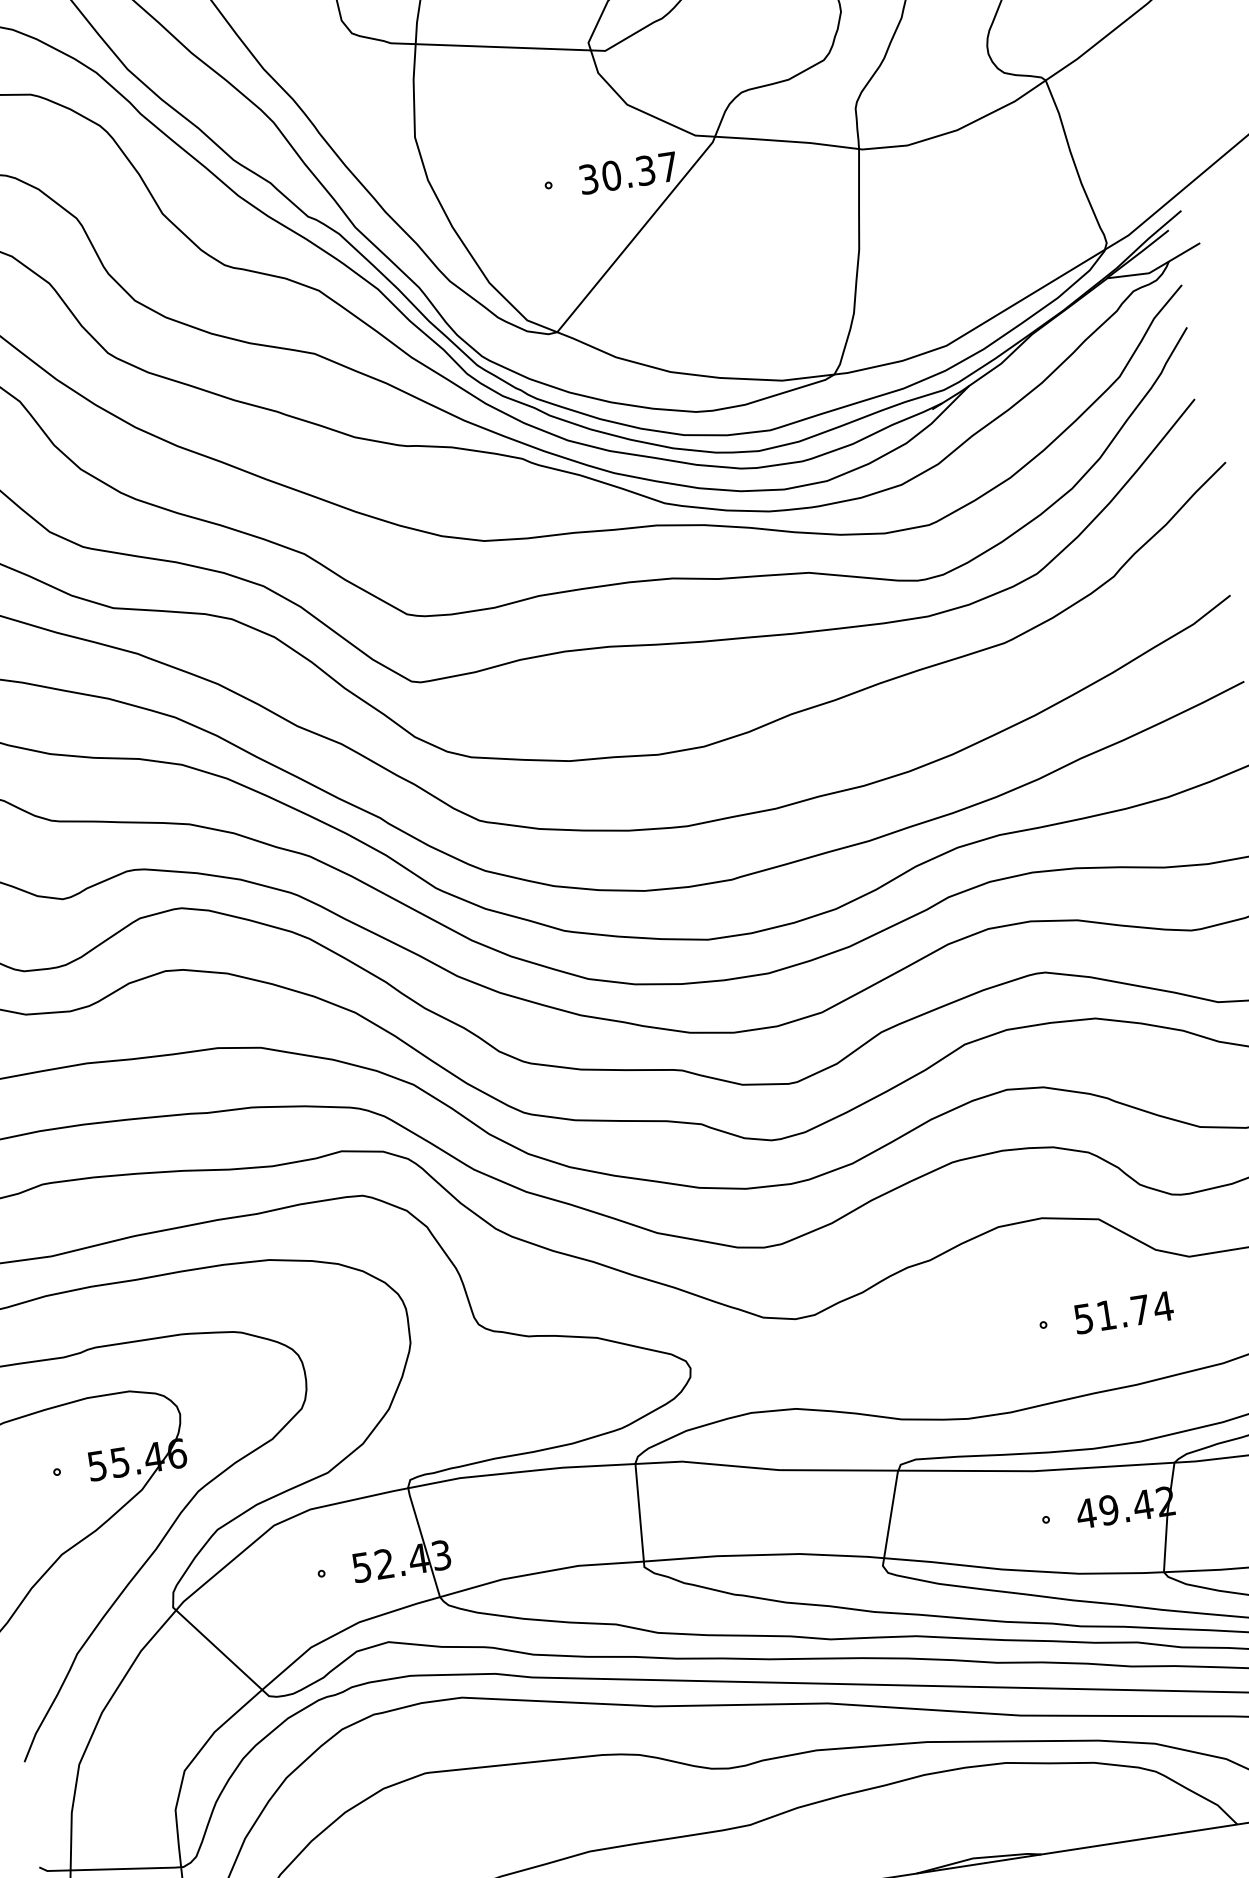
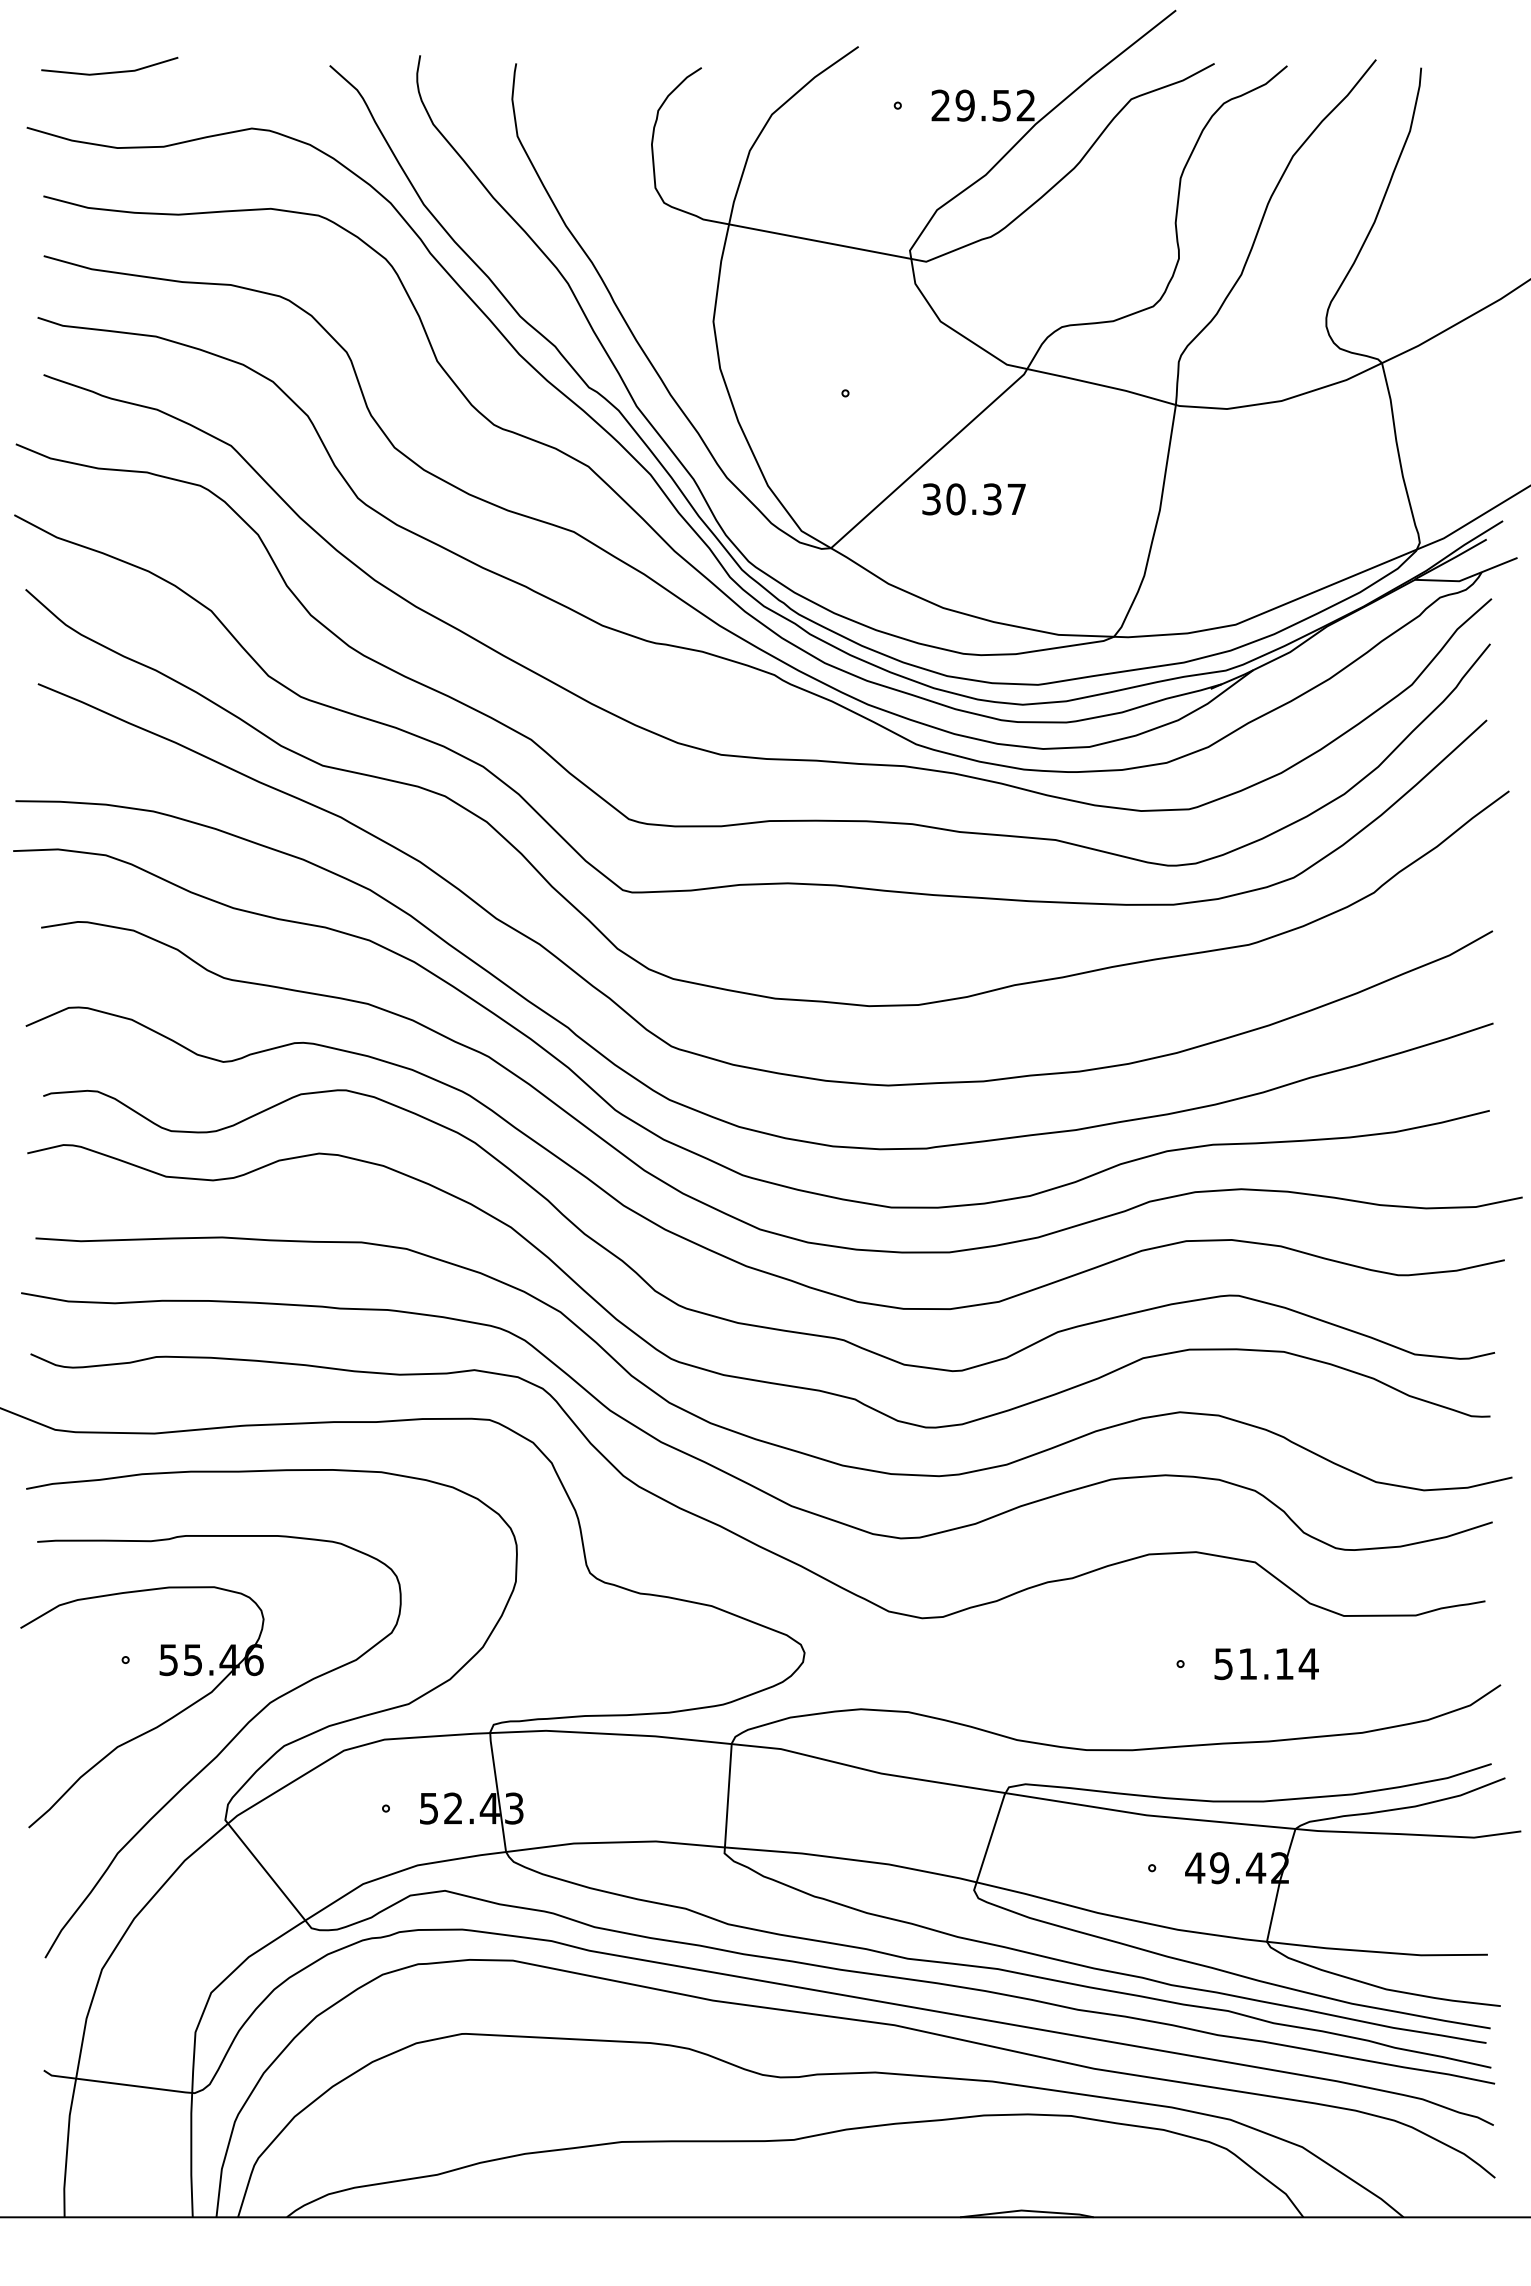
text: (628, 173) -> (973, 499), moved
text: (1140, 1309) -> (1284, 1663), 51.74 -> 51.14

